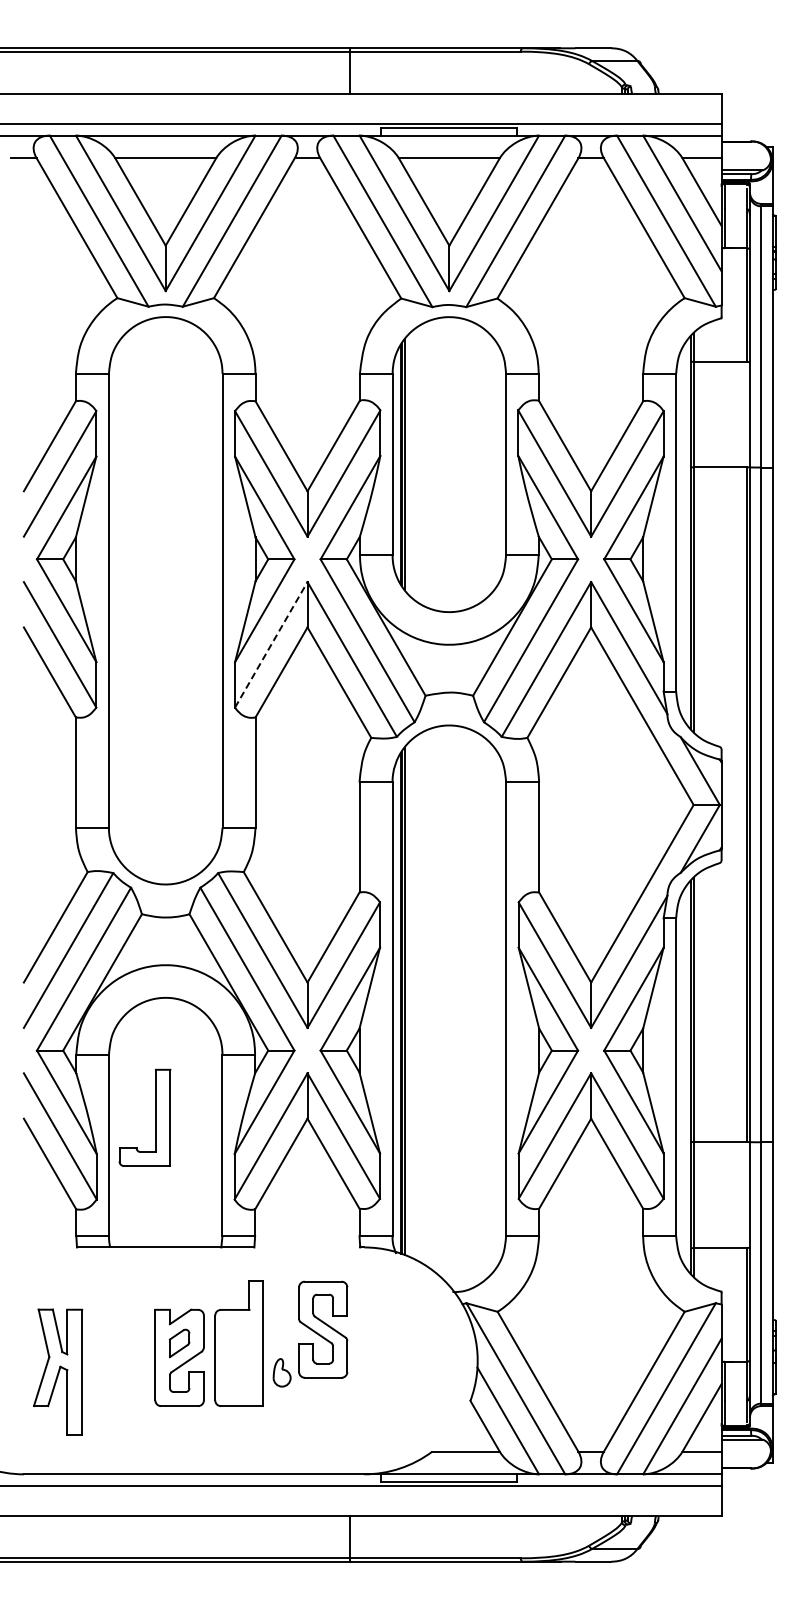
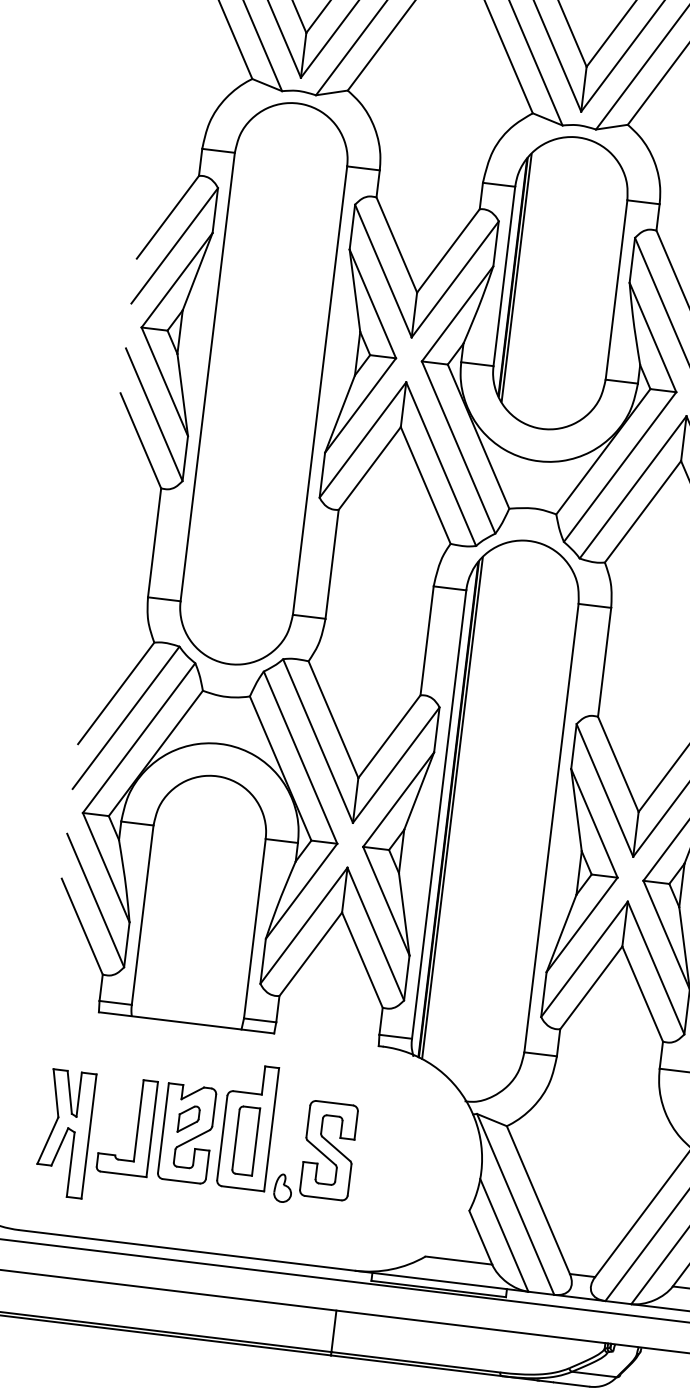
line: (271, 644) -> (363, 439), dashed -> solid
part: (155, 1117) -> (137, 1127), moved
part: (310, 1333) -> (315, 1152), moved
part: (238, 1357) -> (245, 1140), added

